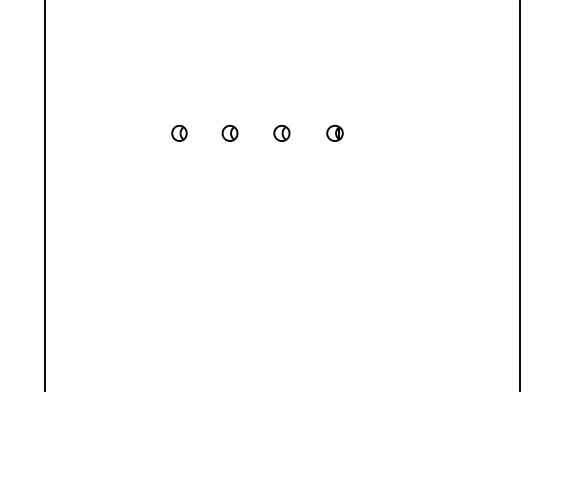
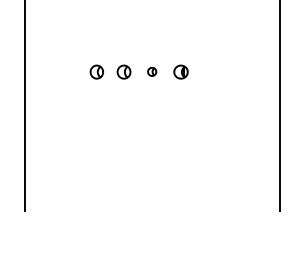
part: (178, 132) -> (96, 71), size x1.6
part: (230, 132) -> (124, 71), size x1.6
part: (334, 132) -> (180, 71), size x1.6

